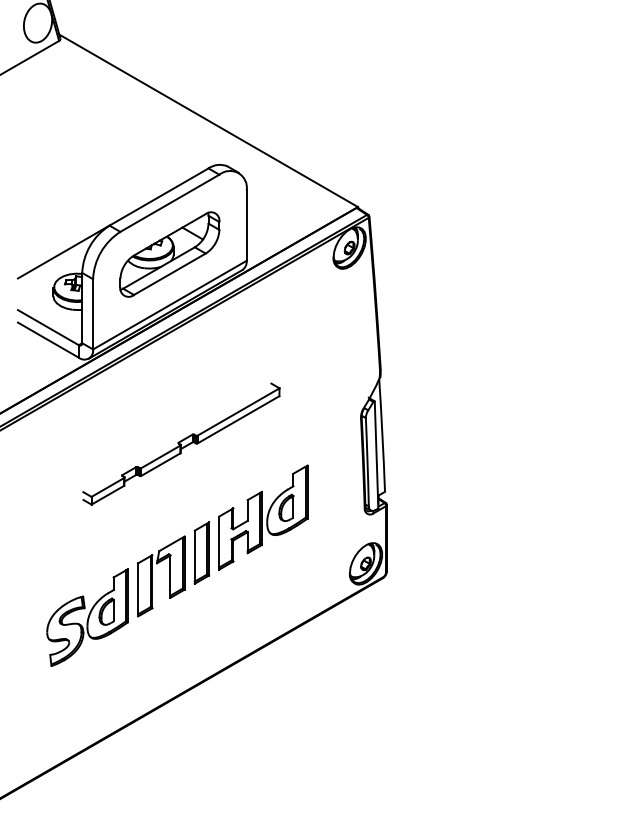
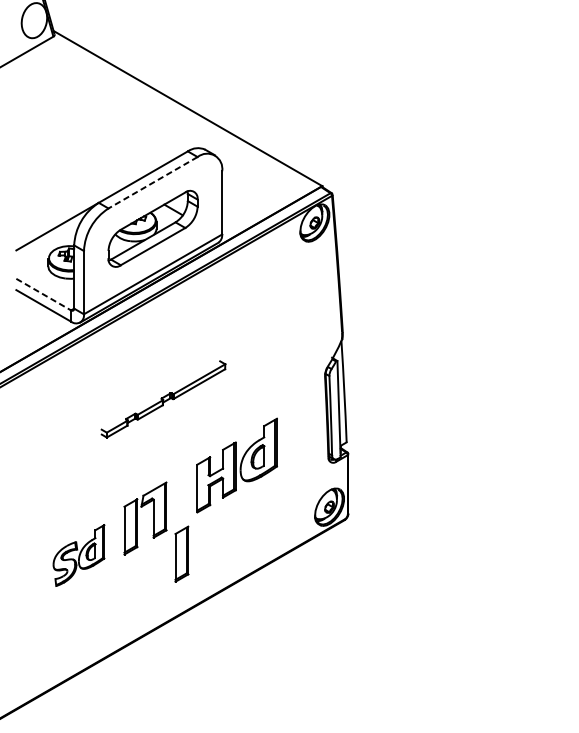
line: (169, 203) -> (152, 182), solid -> dashed
line: (48, 327) -> (43, 294), solid -> dashed
part: (181, 443) -> (163, 398), size x0.7
part: (201, 552) -> (181, 553), moved
part: (87, 617) -> (78, 555), size x0.7

